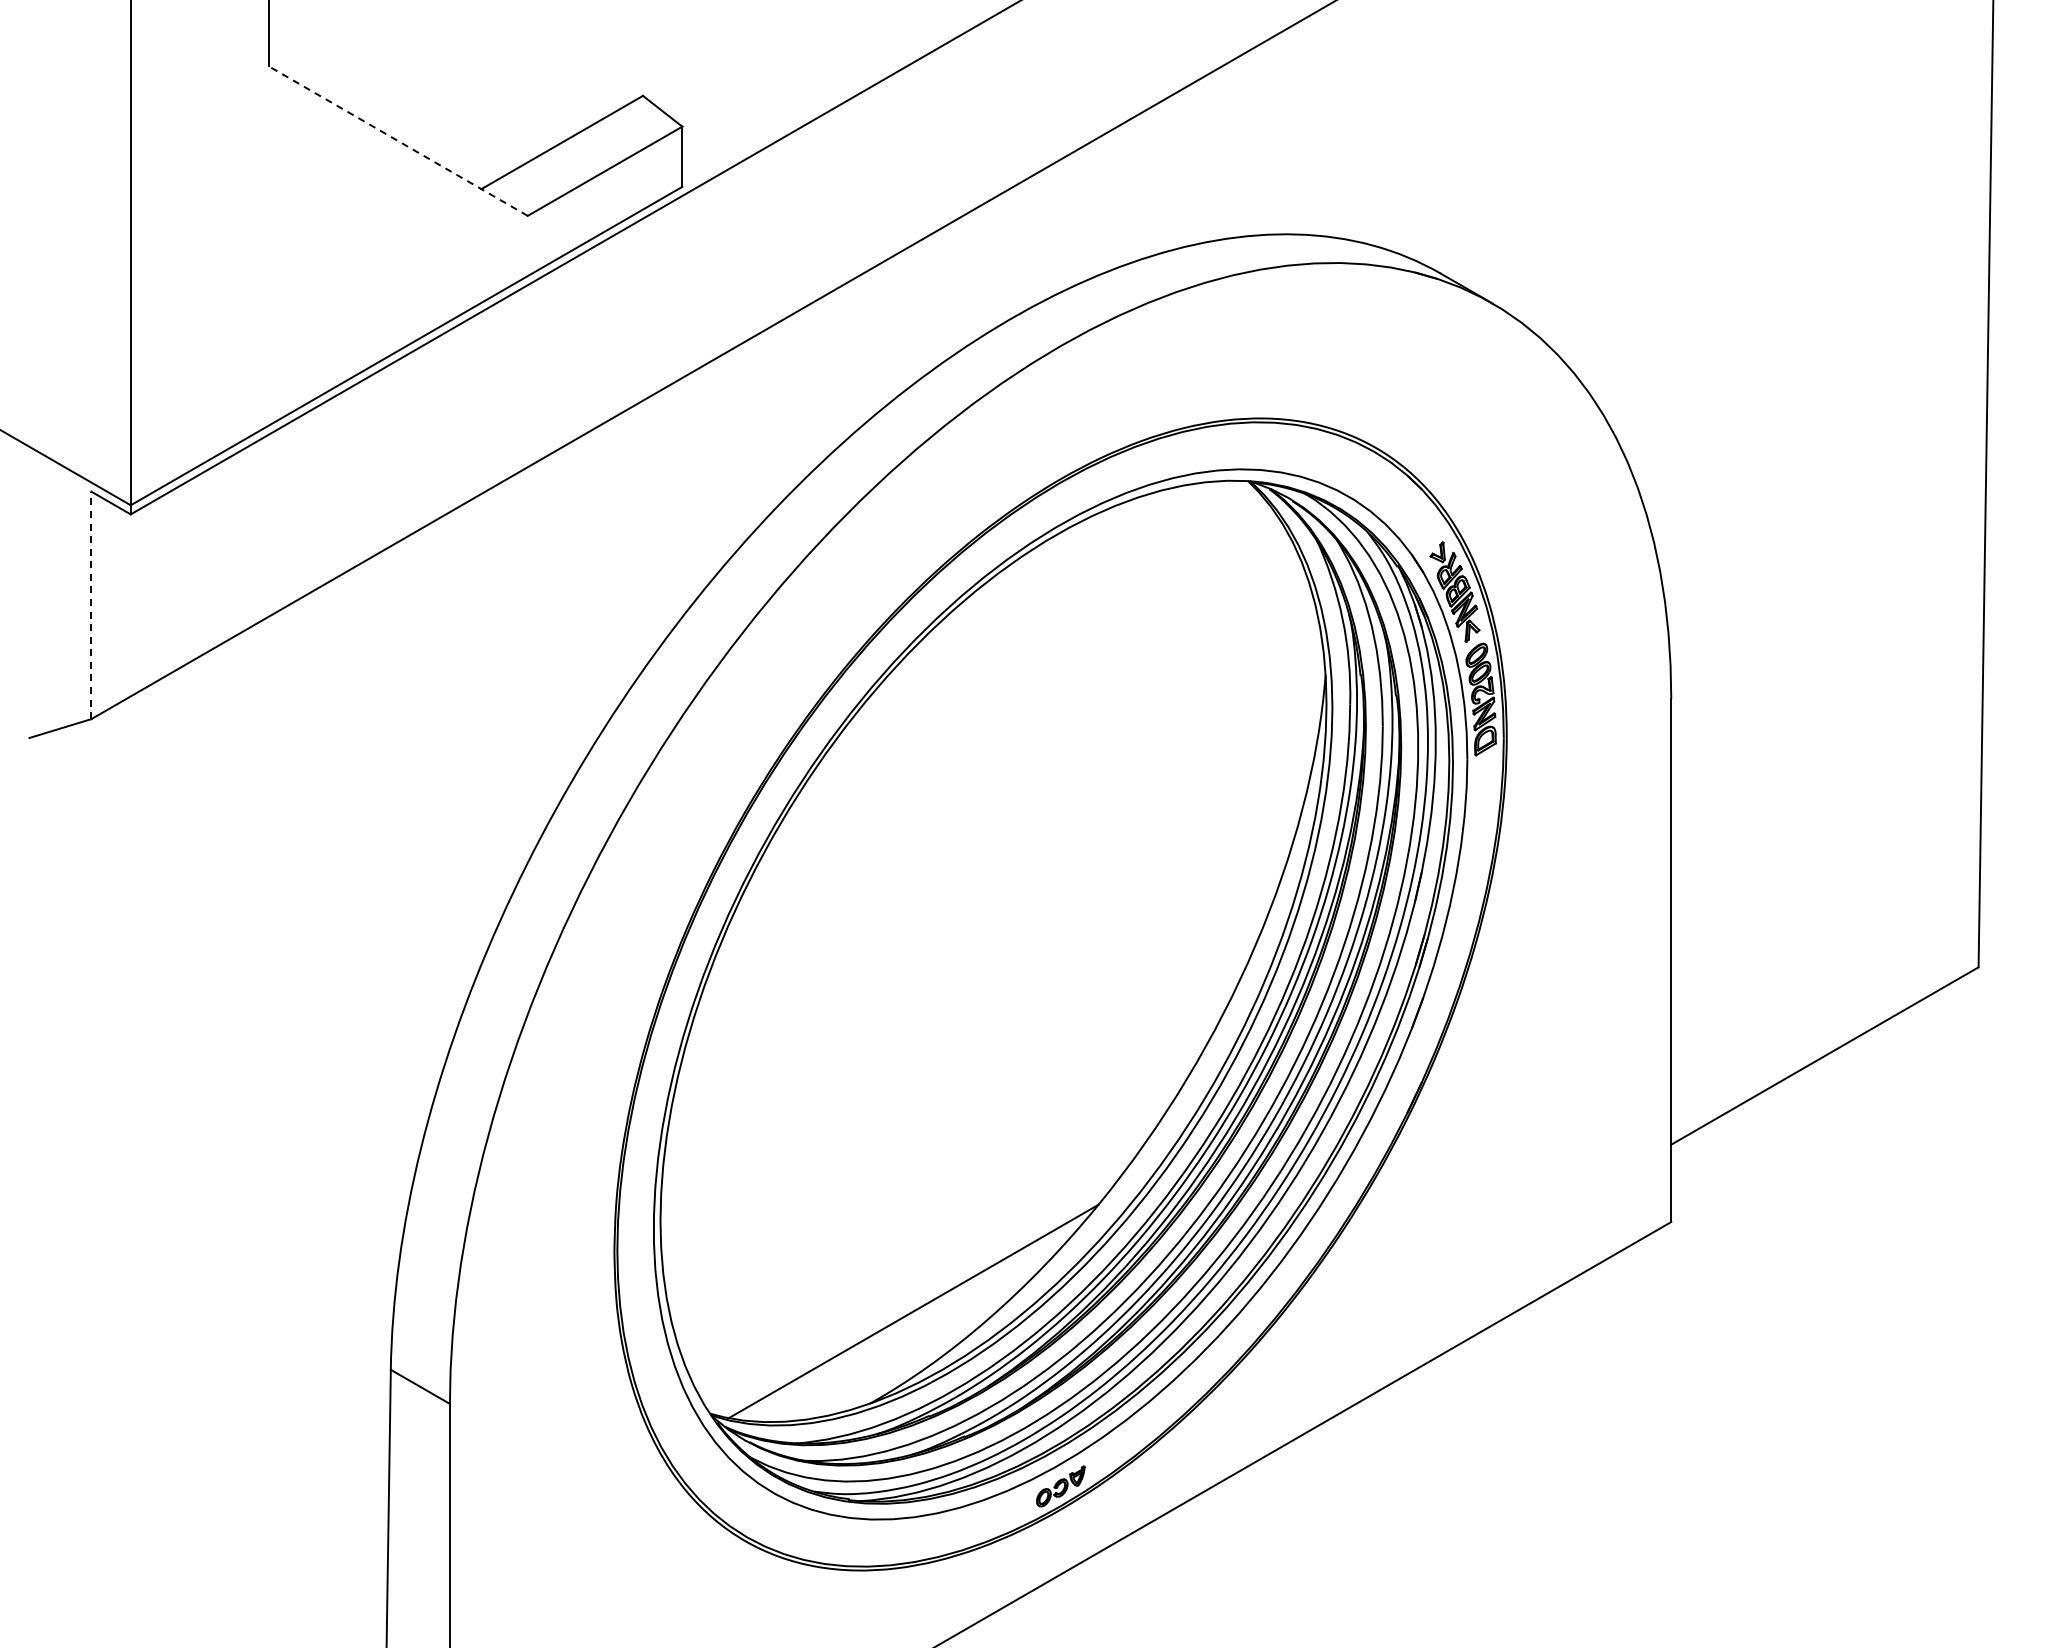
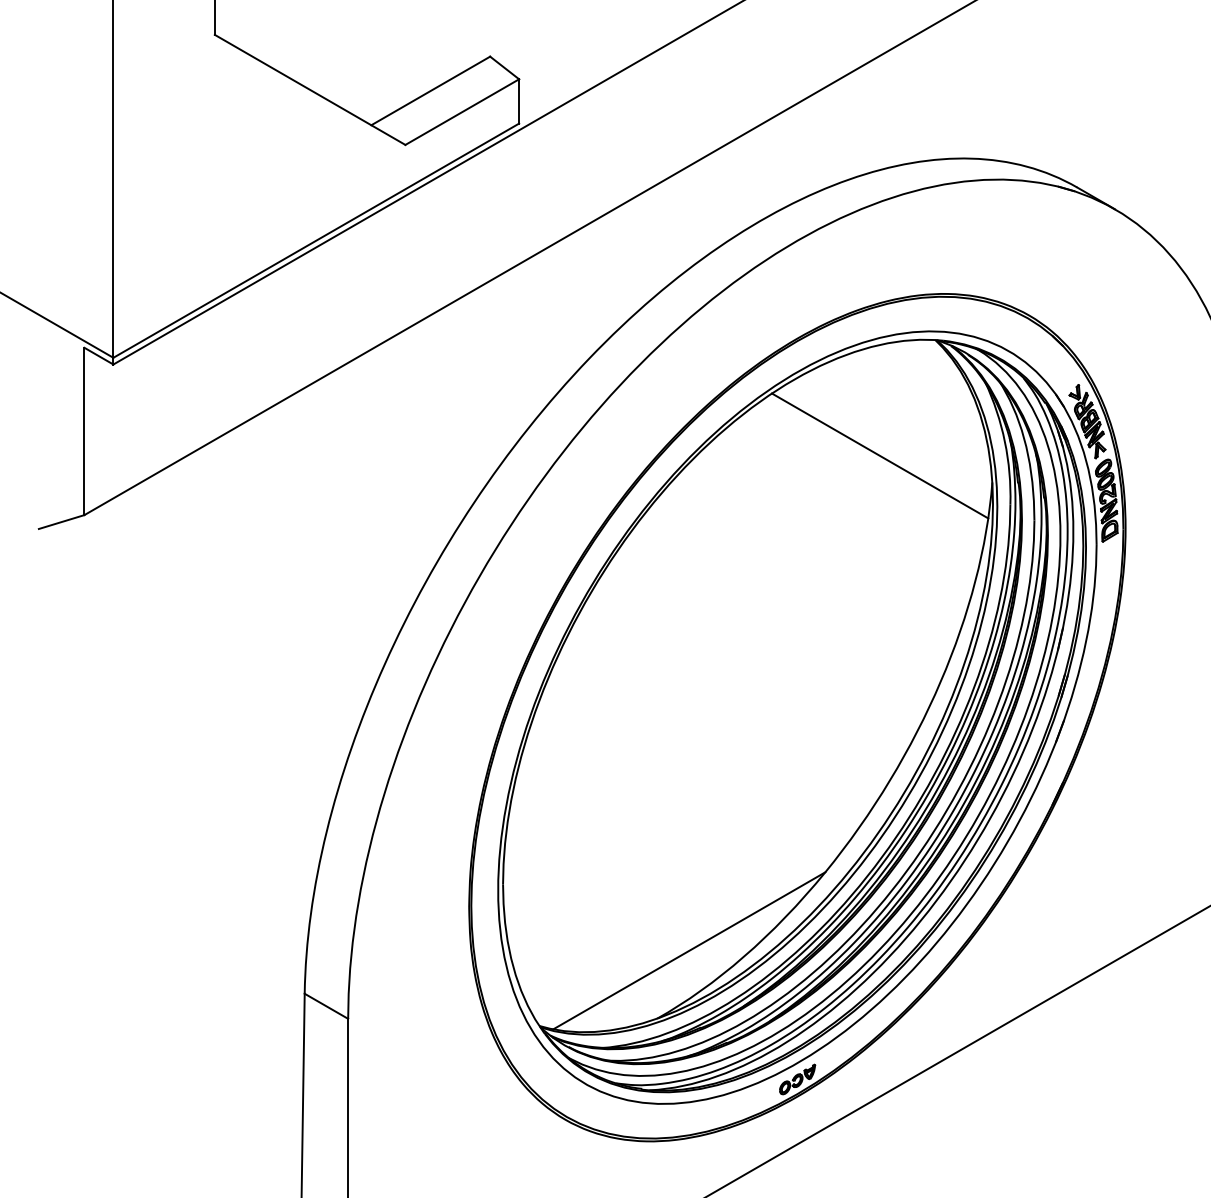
line: (398, 141) -> (310, 90), dashed -> solid
line: (91, 605) -> (84, 431), dashed -> solid
line: (1173, 638) -> (880, 455), added

